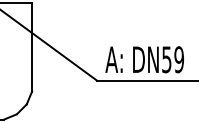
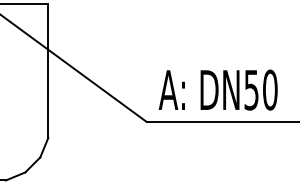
text: (179, 59) -> (270, 89), DN59 -> DN50

